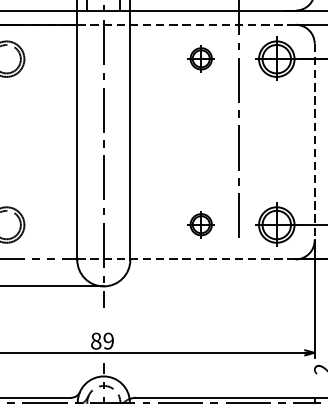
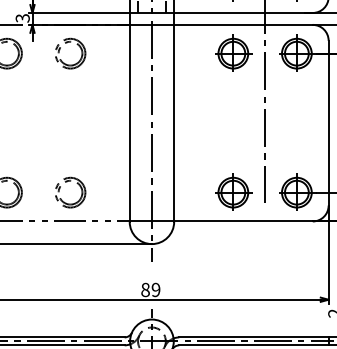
line: (186, 24) -> (221, 24), dashed -> solid
part: (201, 57) -> (233, 52), size x1.67
line: (314, 142) -> (328, 123), dashed -> solid
part: (201, 223) -> (233, 191), size x1.67
line: (186, 259) -> (221, 221), dashed -> solid

